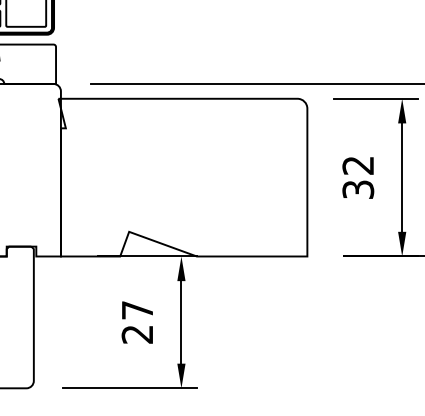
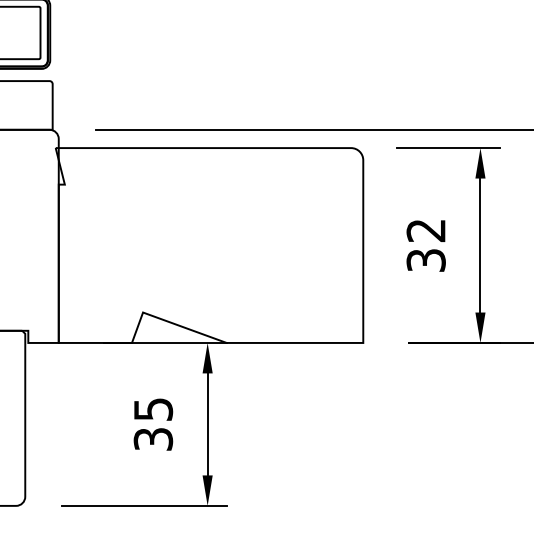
text: (137, 322) -> (153, 424), 27 -> 35

